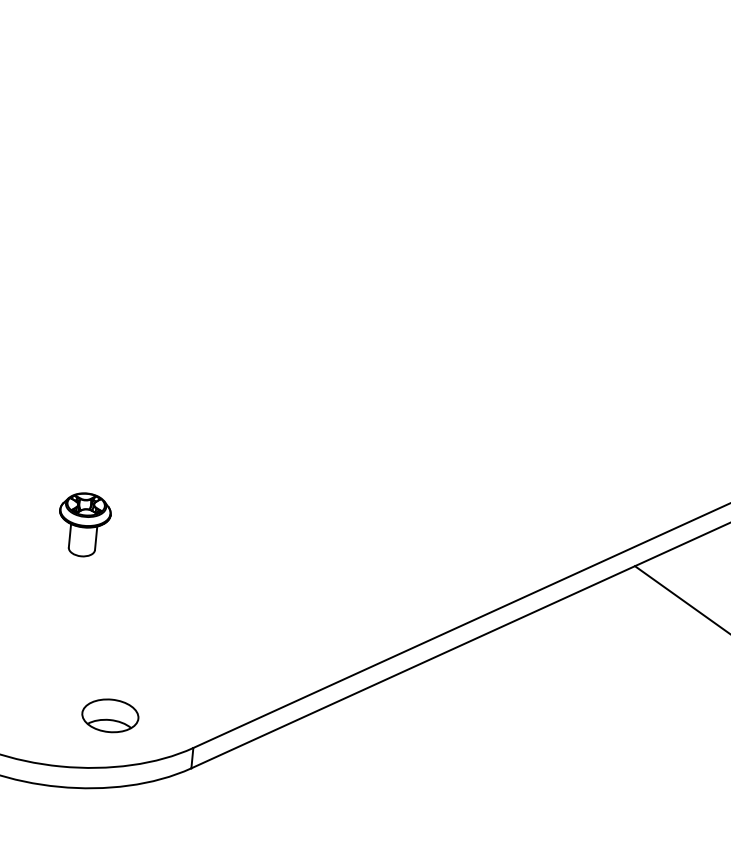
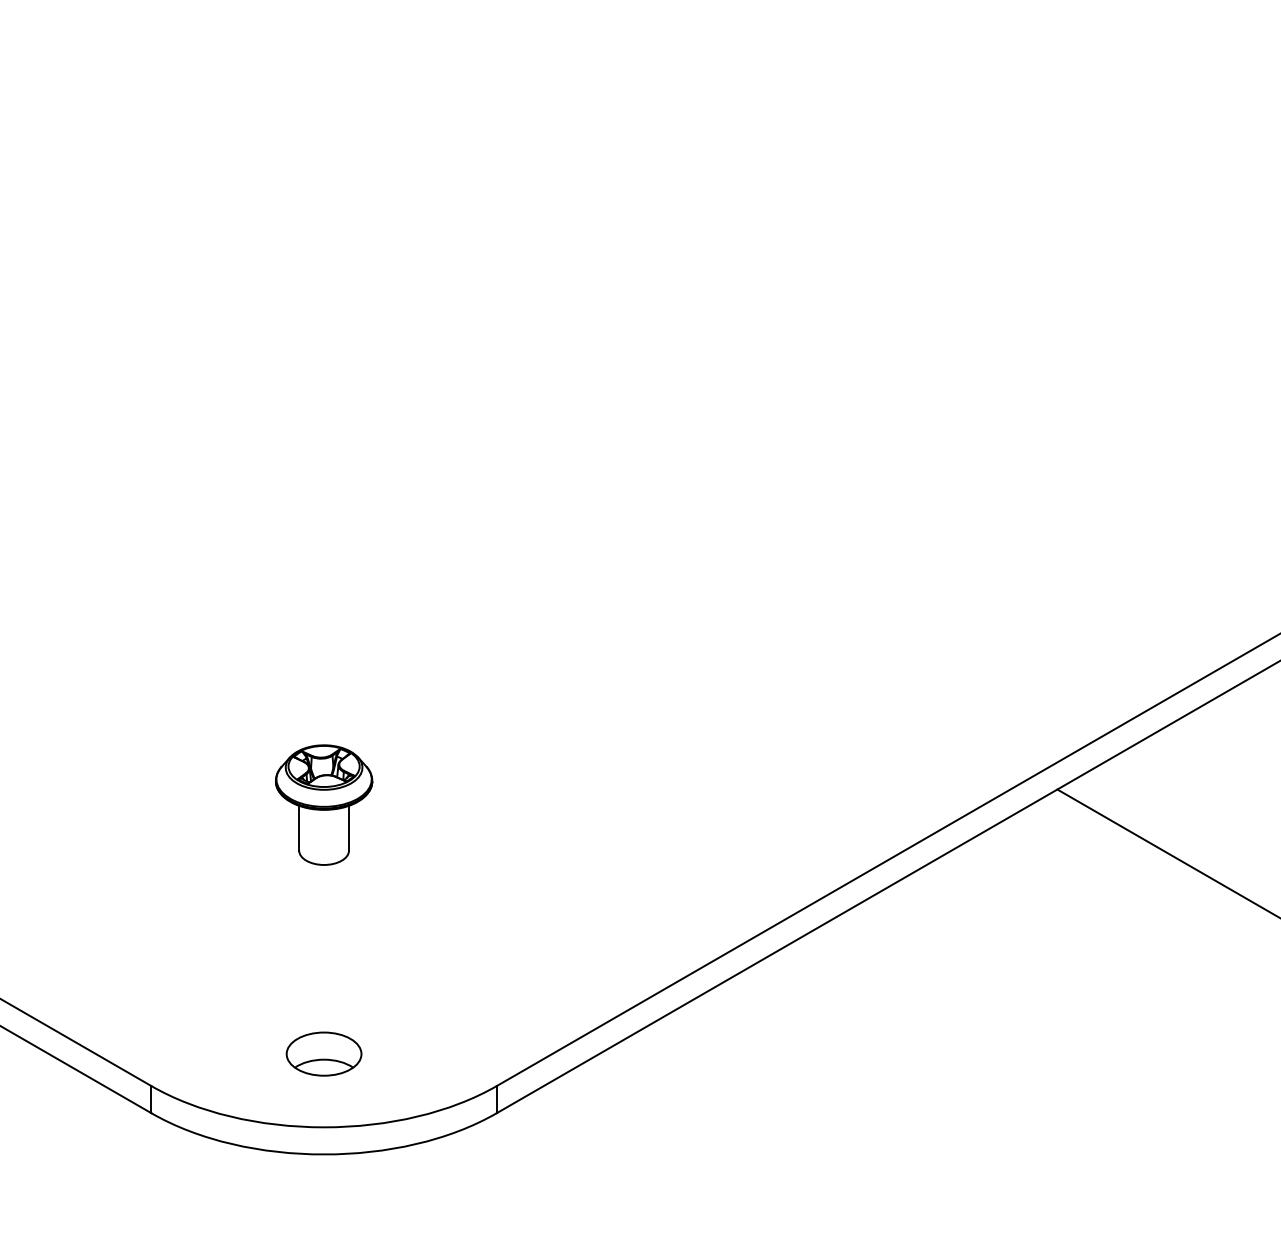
part: (84, 524) -> (324, 804), size x1.43
part: (109, 715) -> (323, 1053), moved

